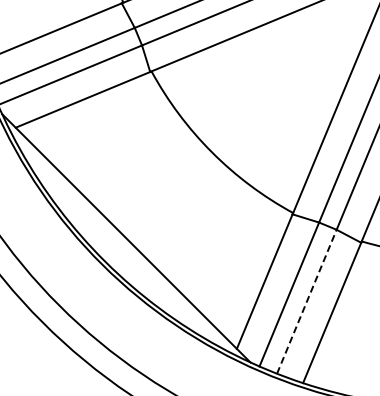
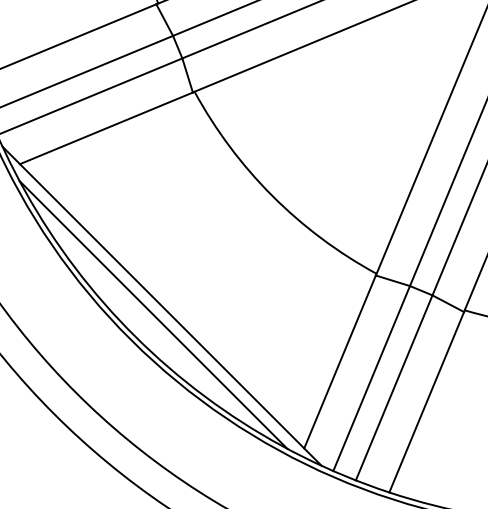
line: (119, 244) -> (153, 314), added
line: (306, 301) -> (393, 387), dashed -> solid

